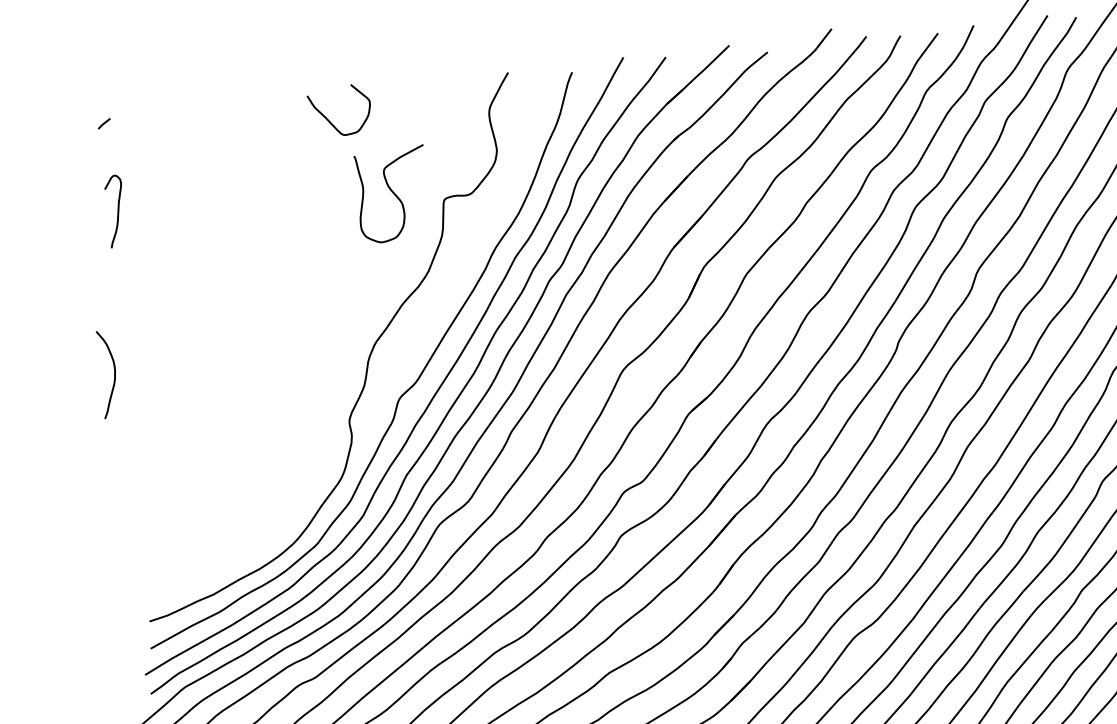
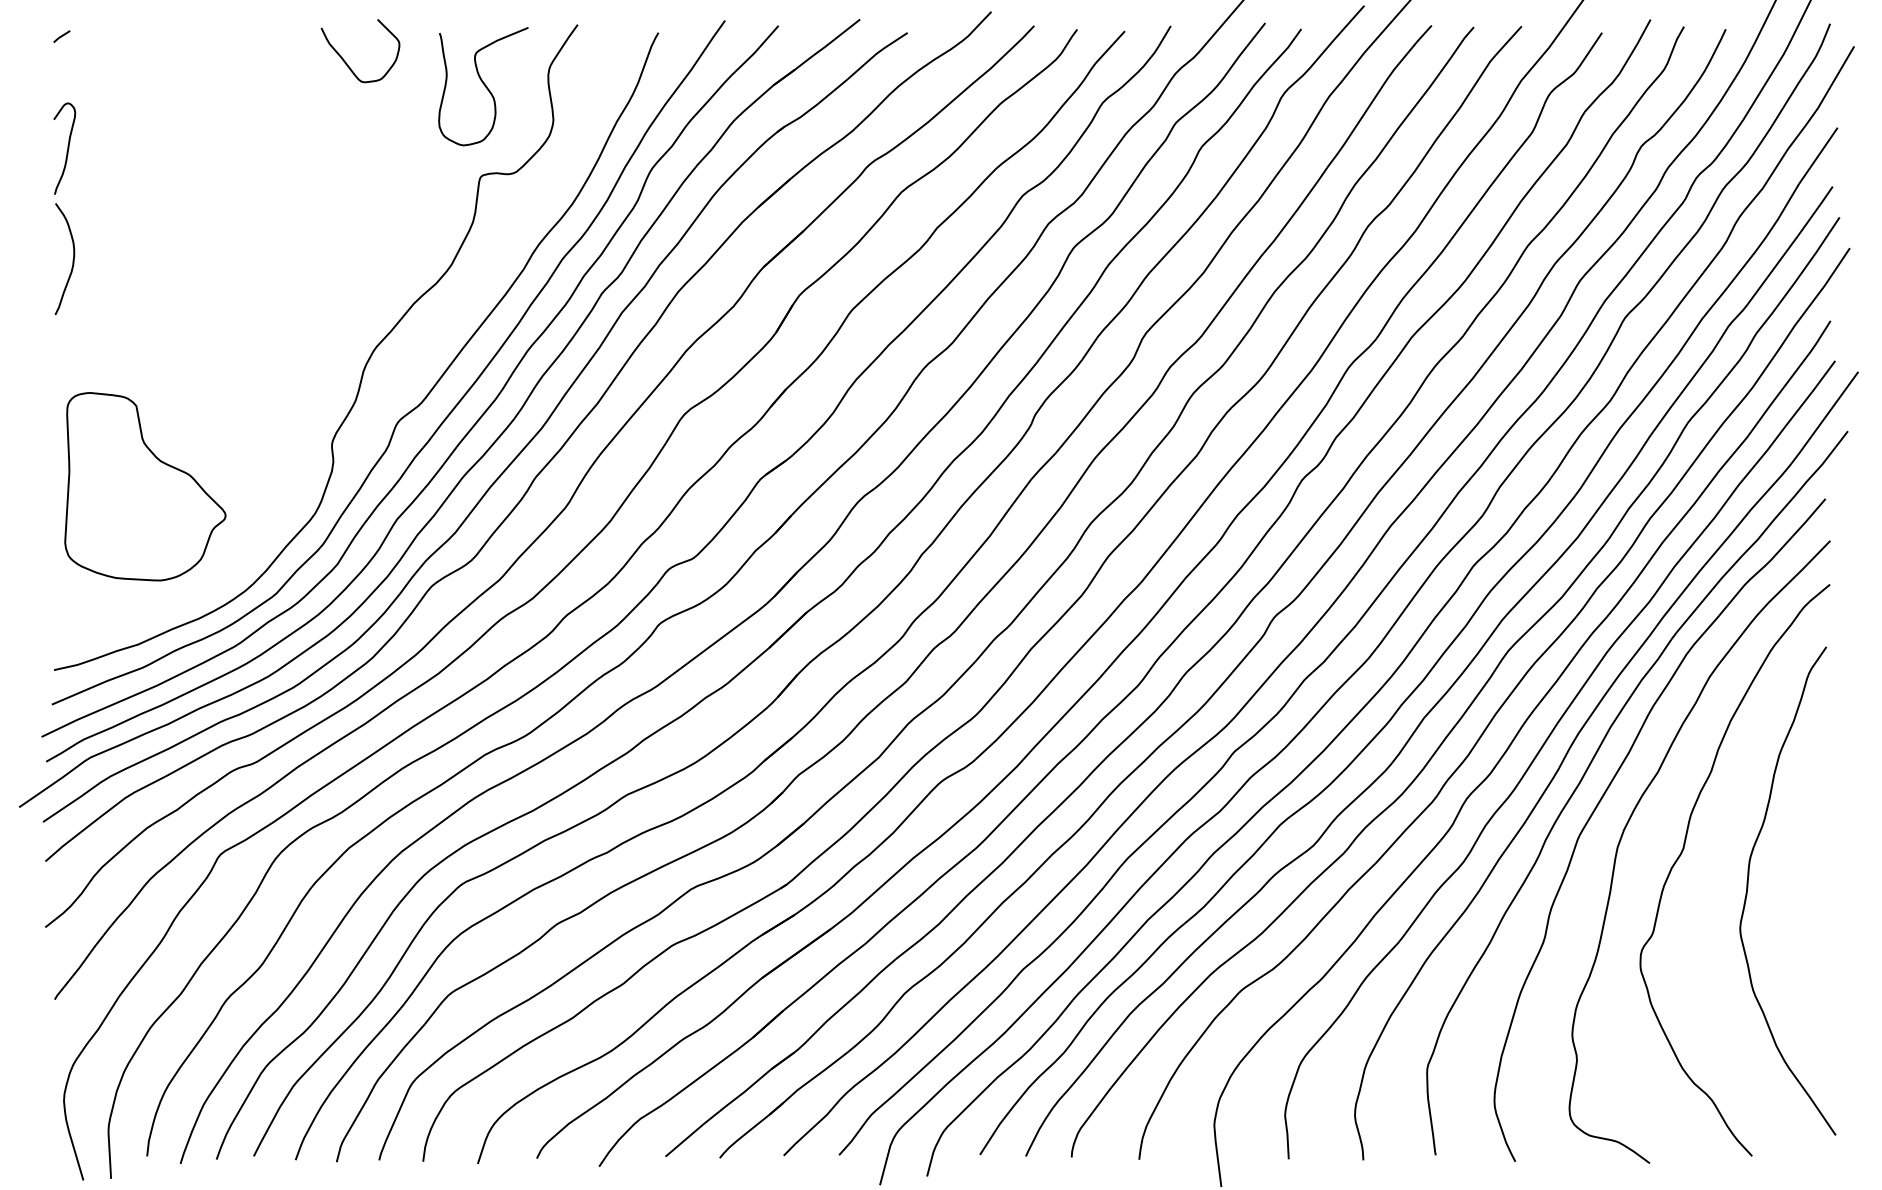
curve: (393, 194) -> (484, 86), moved
curve: (114, 374) -> (72, 259), moved
part: (206, 469) -> (145, 486), added

